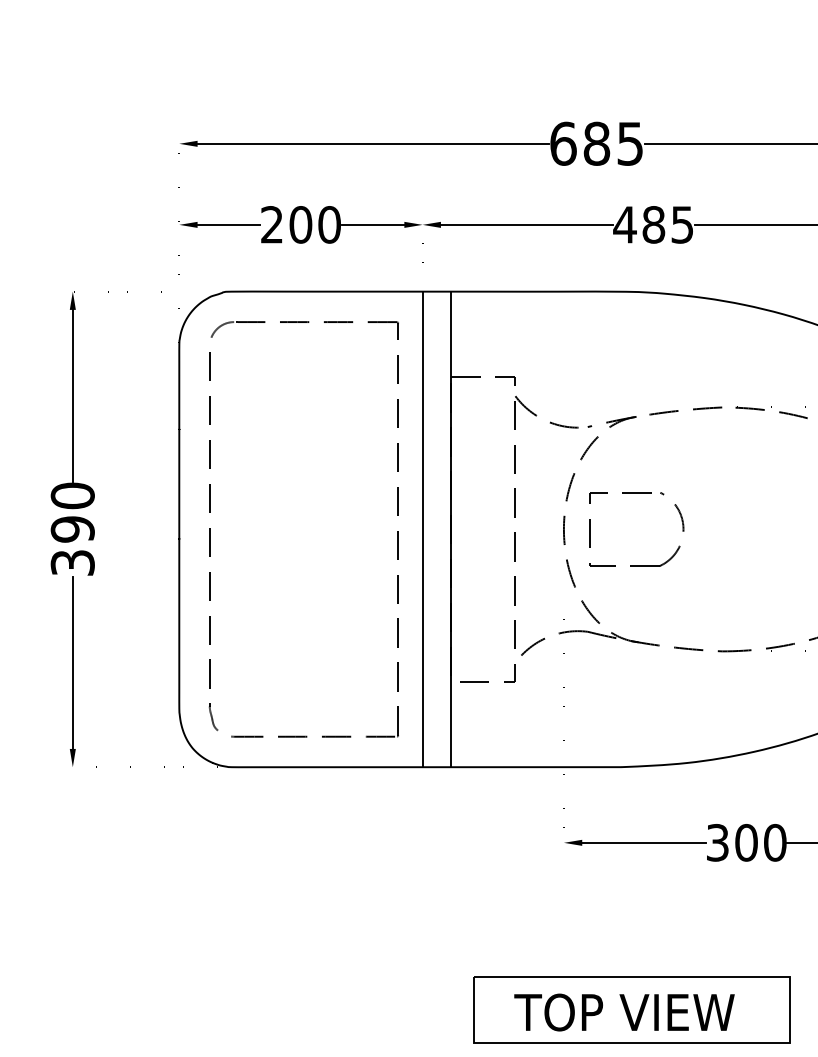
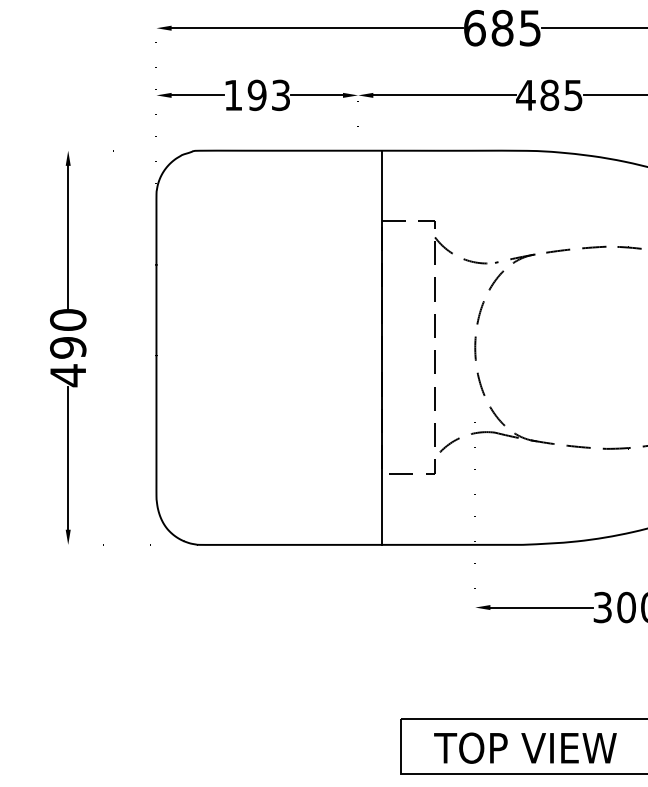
text: (300, 224) -> (256, 95), 200 -> 193
part: (636, 493) -> (535, 318), removed
part: (210, 529) -> (182, 347), removed
line: (422, 529) -> (358, 347), removed
text: (72, 563) -> (67, 376), 390 -> 490

